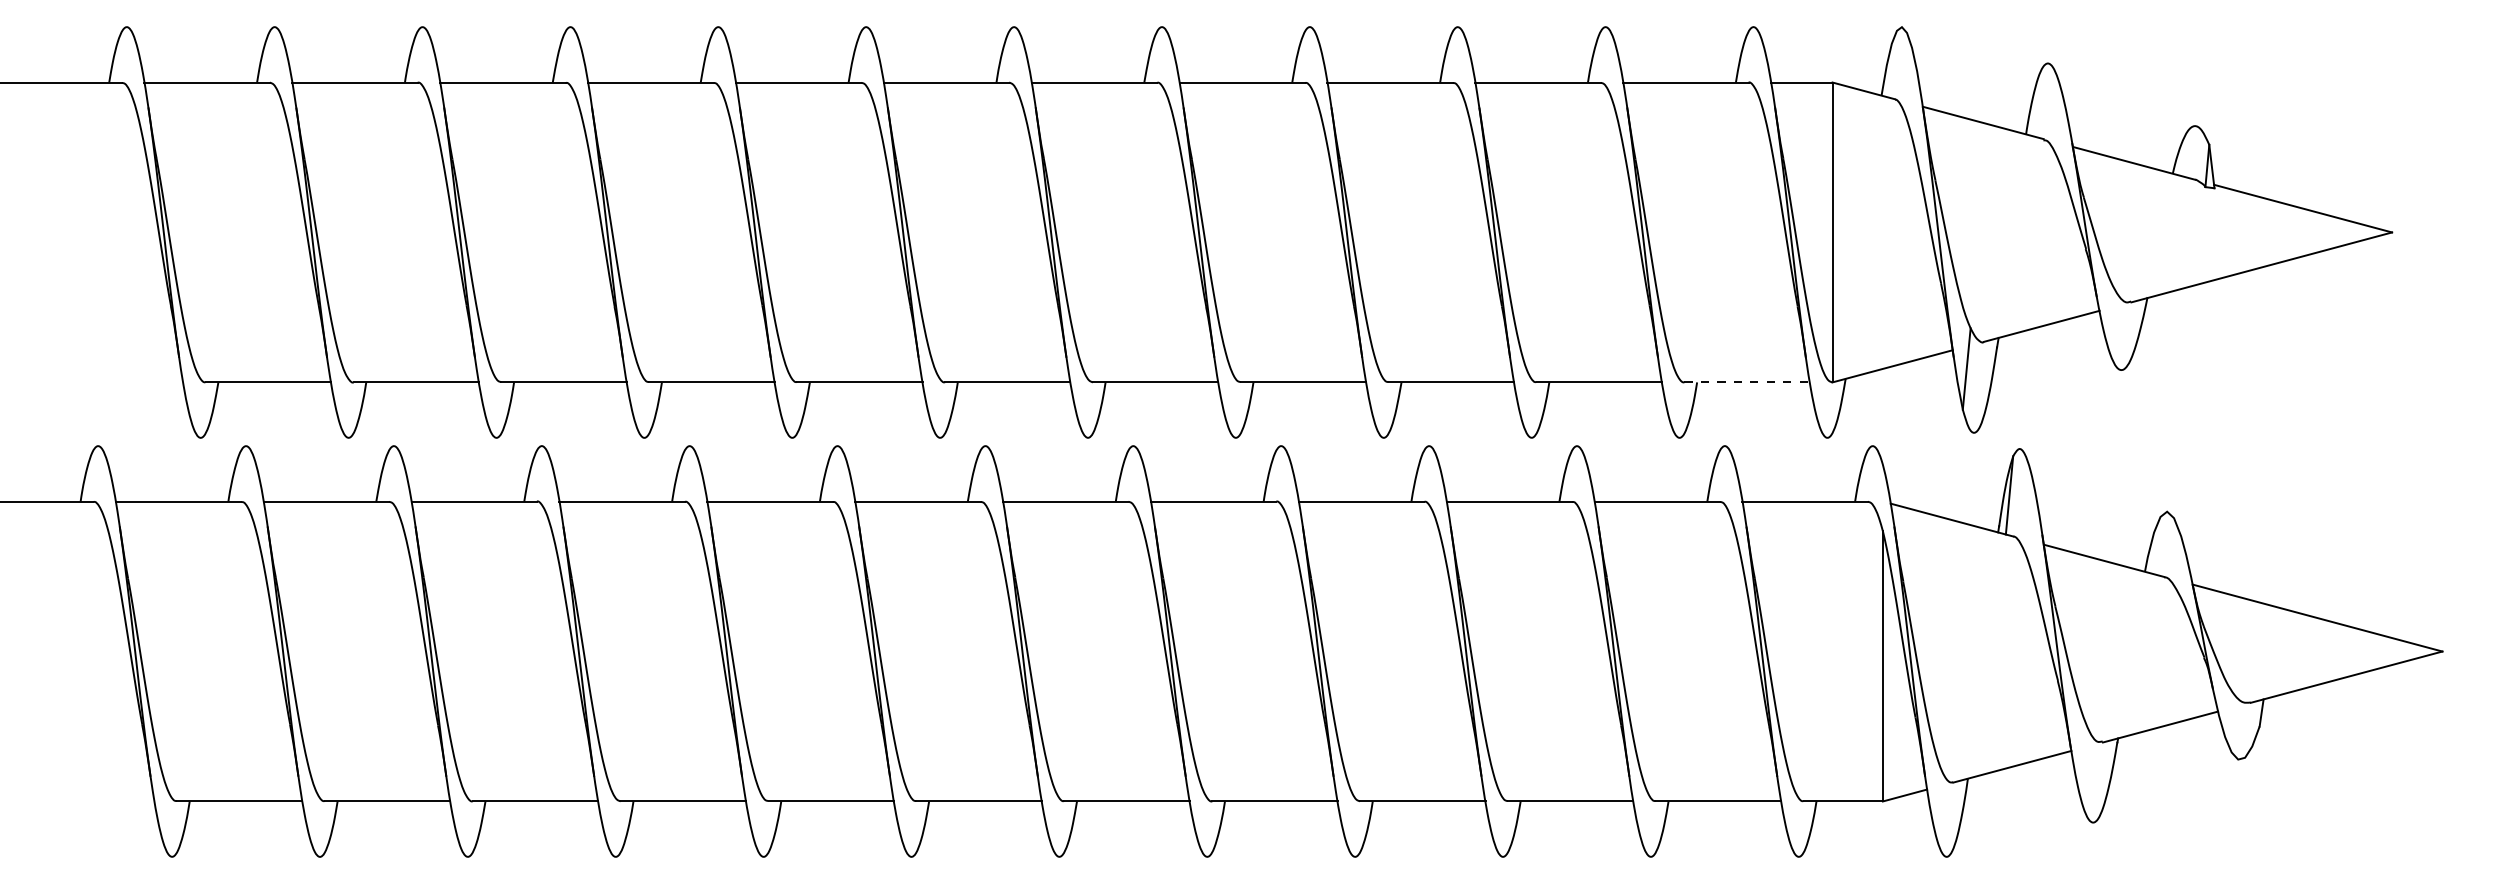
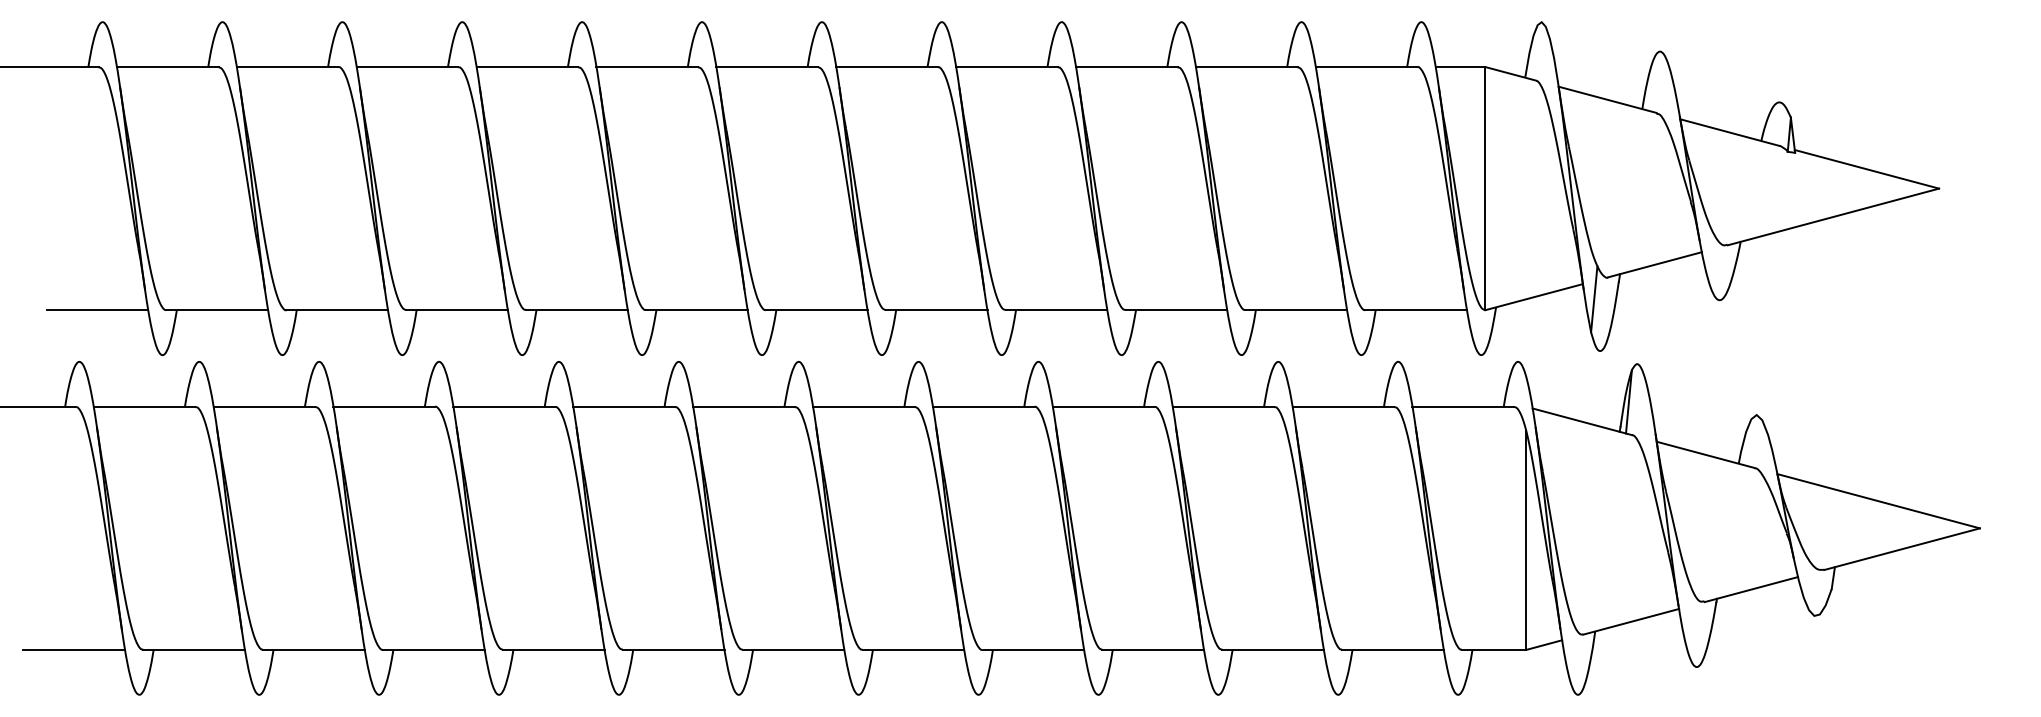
line: (120, 382) -> (97, 310), added
line: (1747, 382) -> (1416, 310), dashed -> solid
line: (91, 801) -> (74, 649), added

